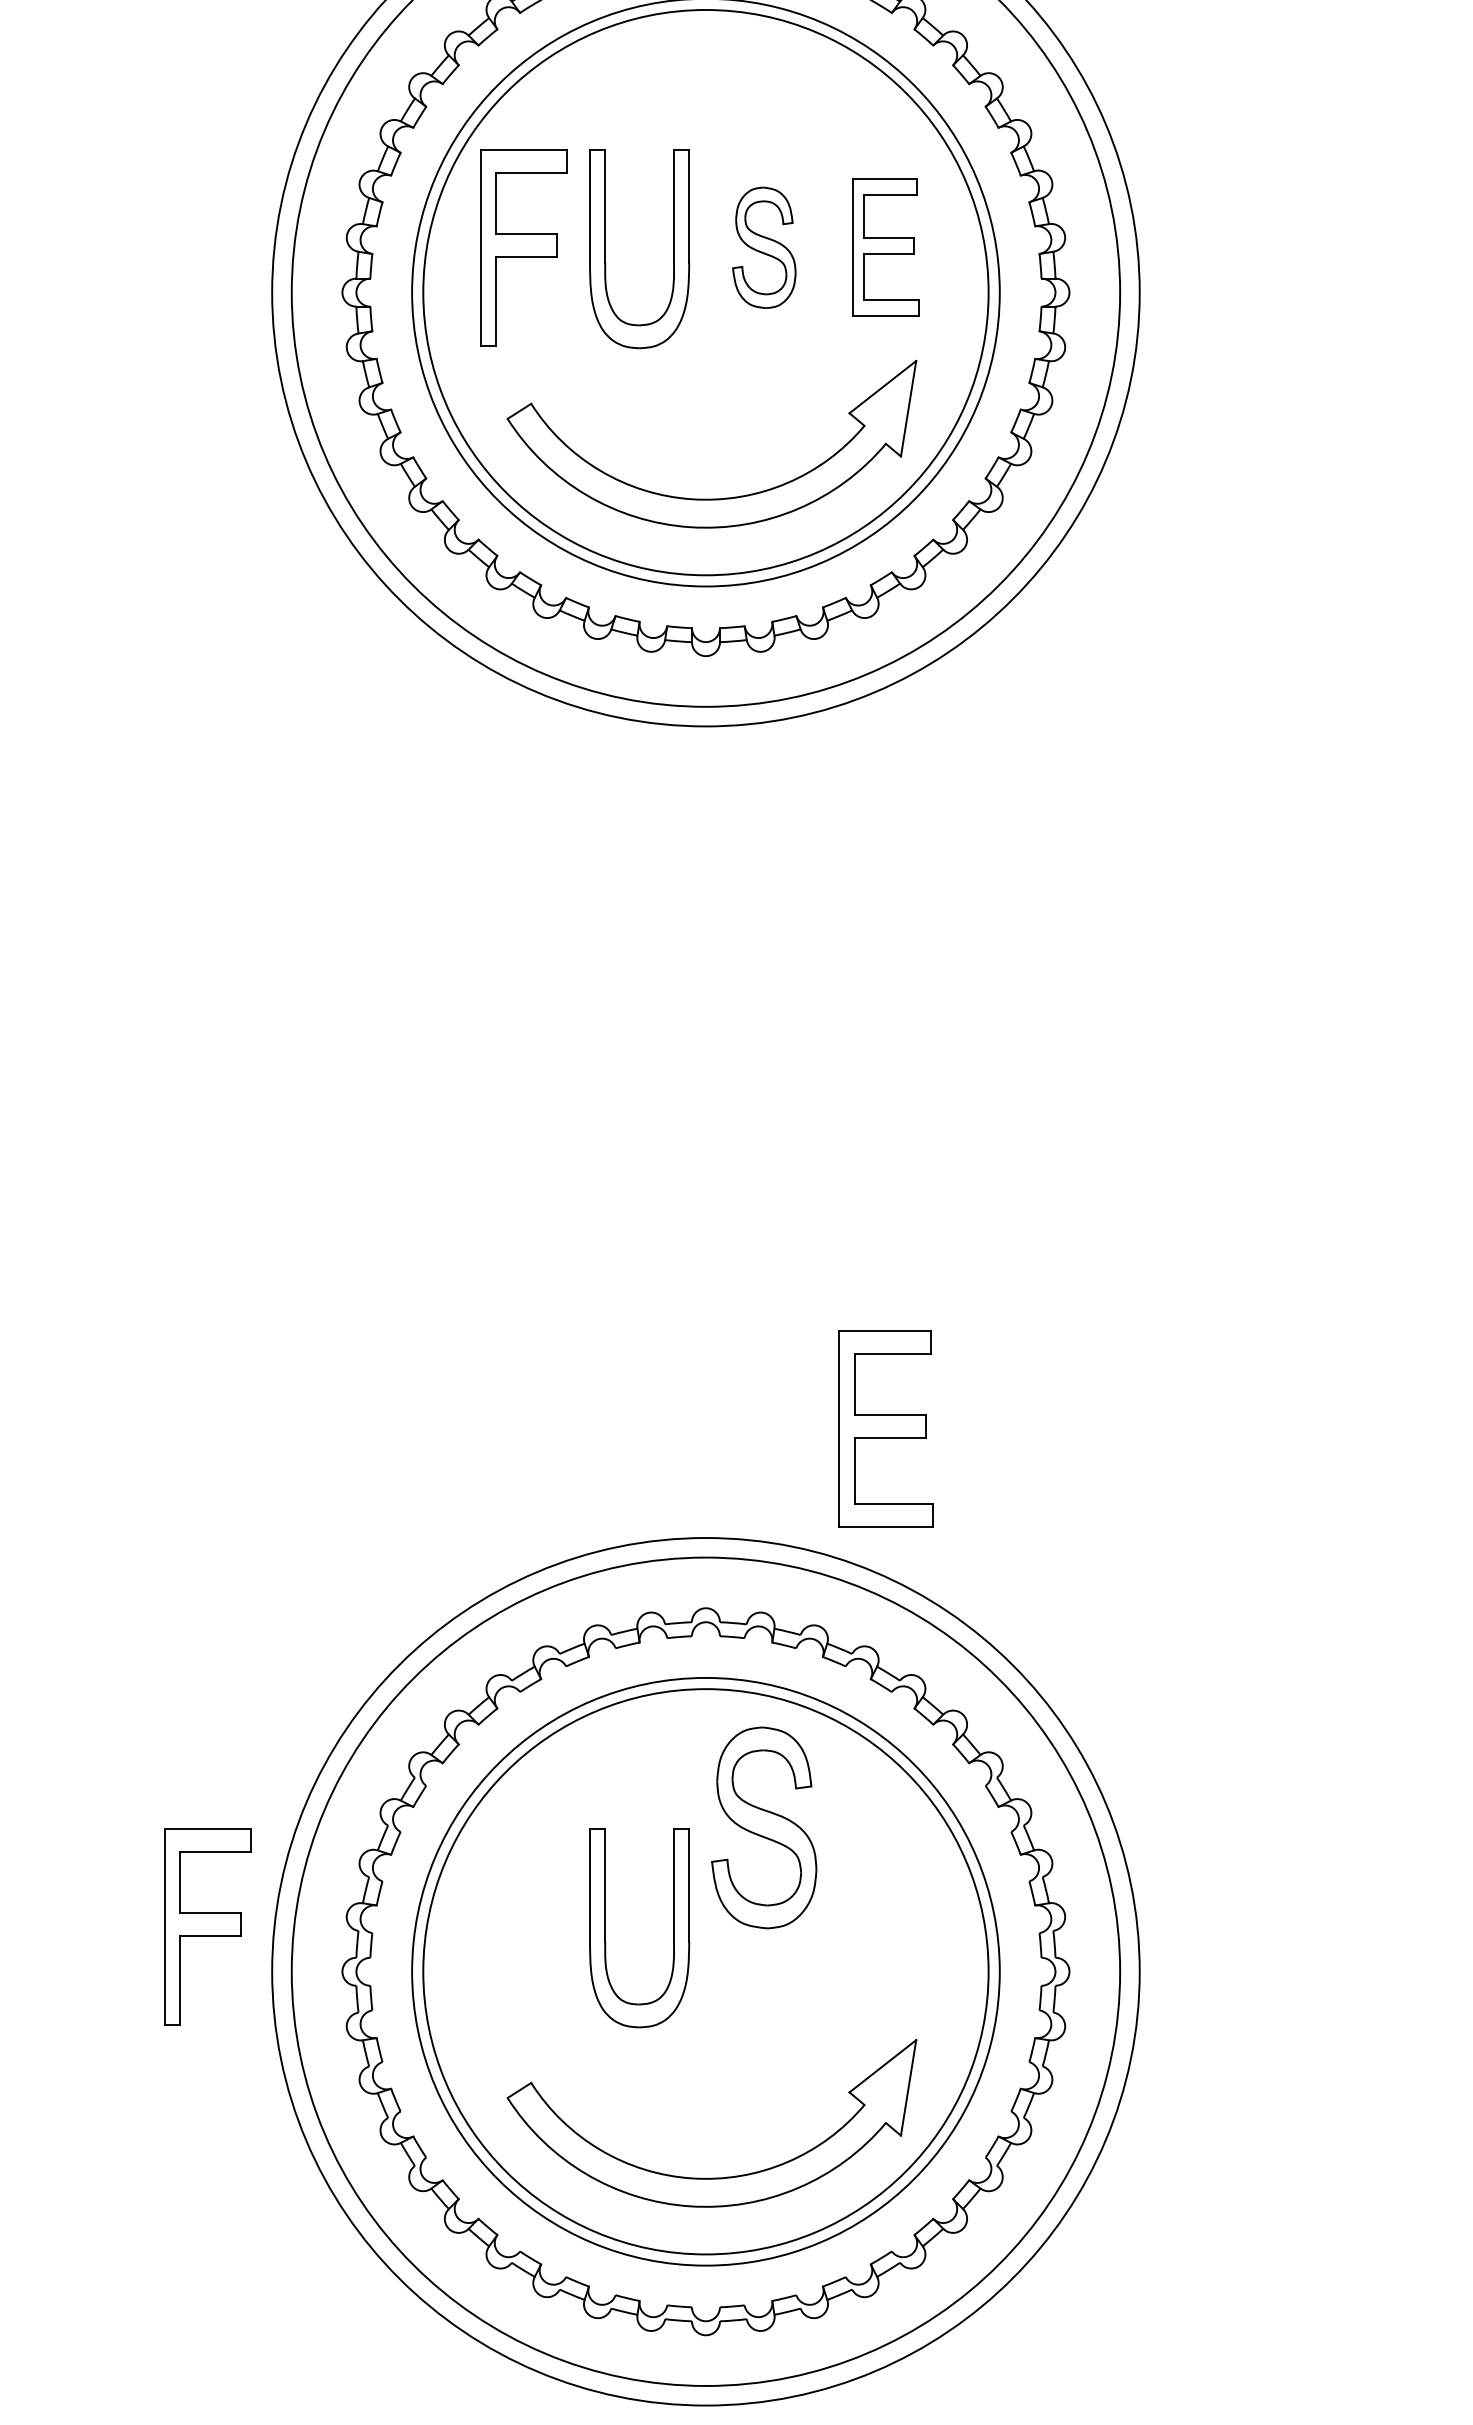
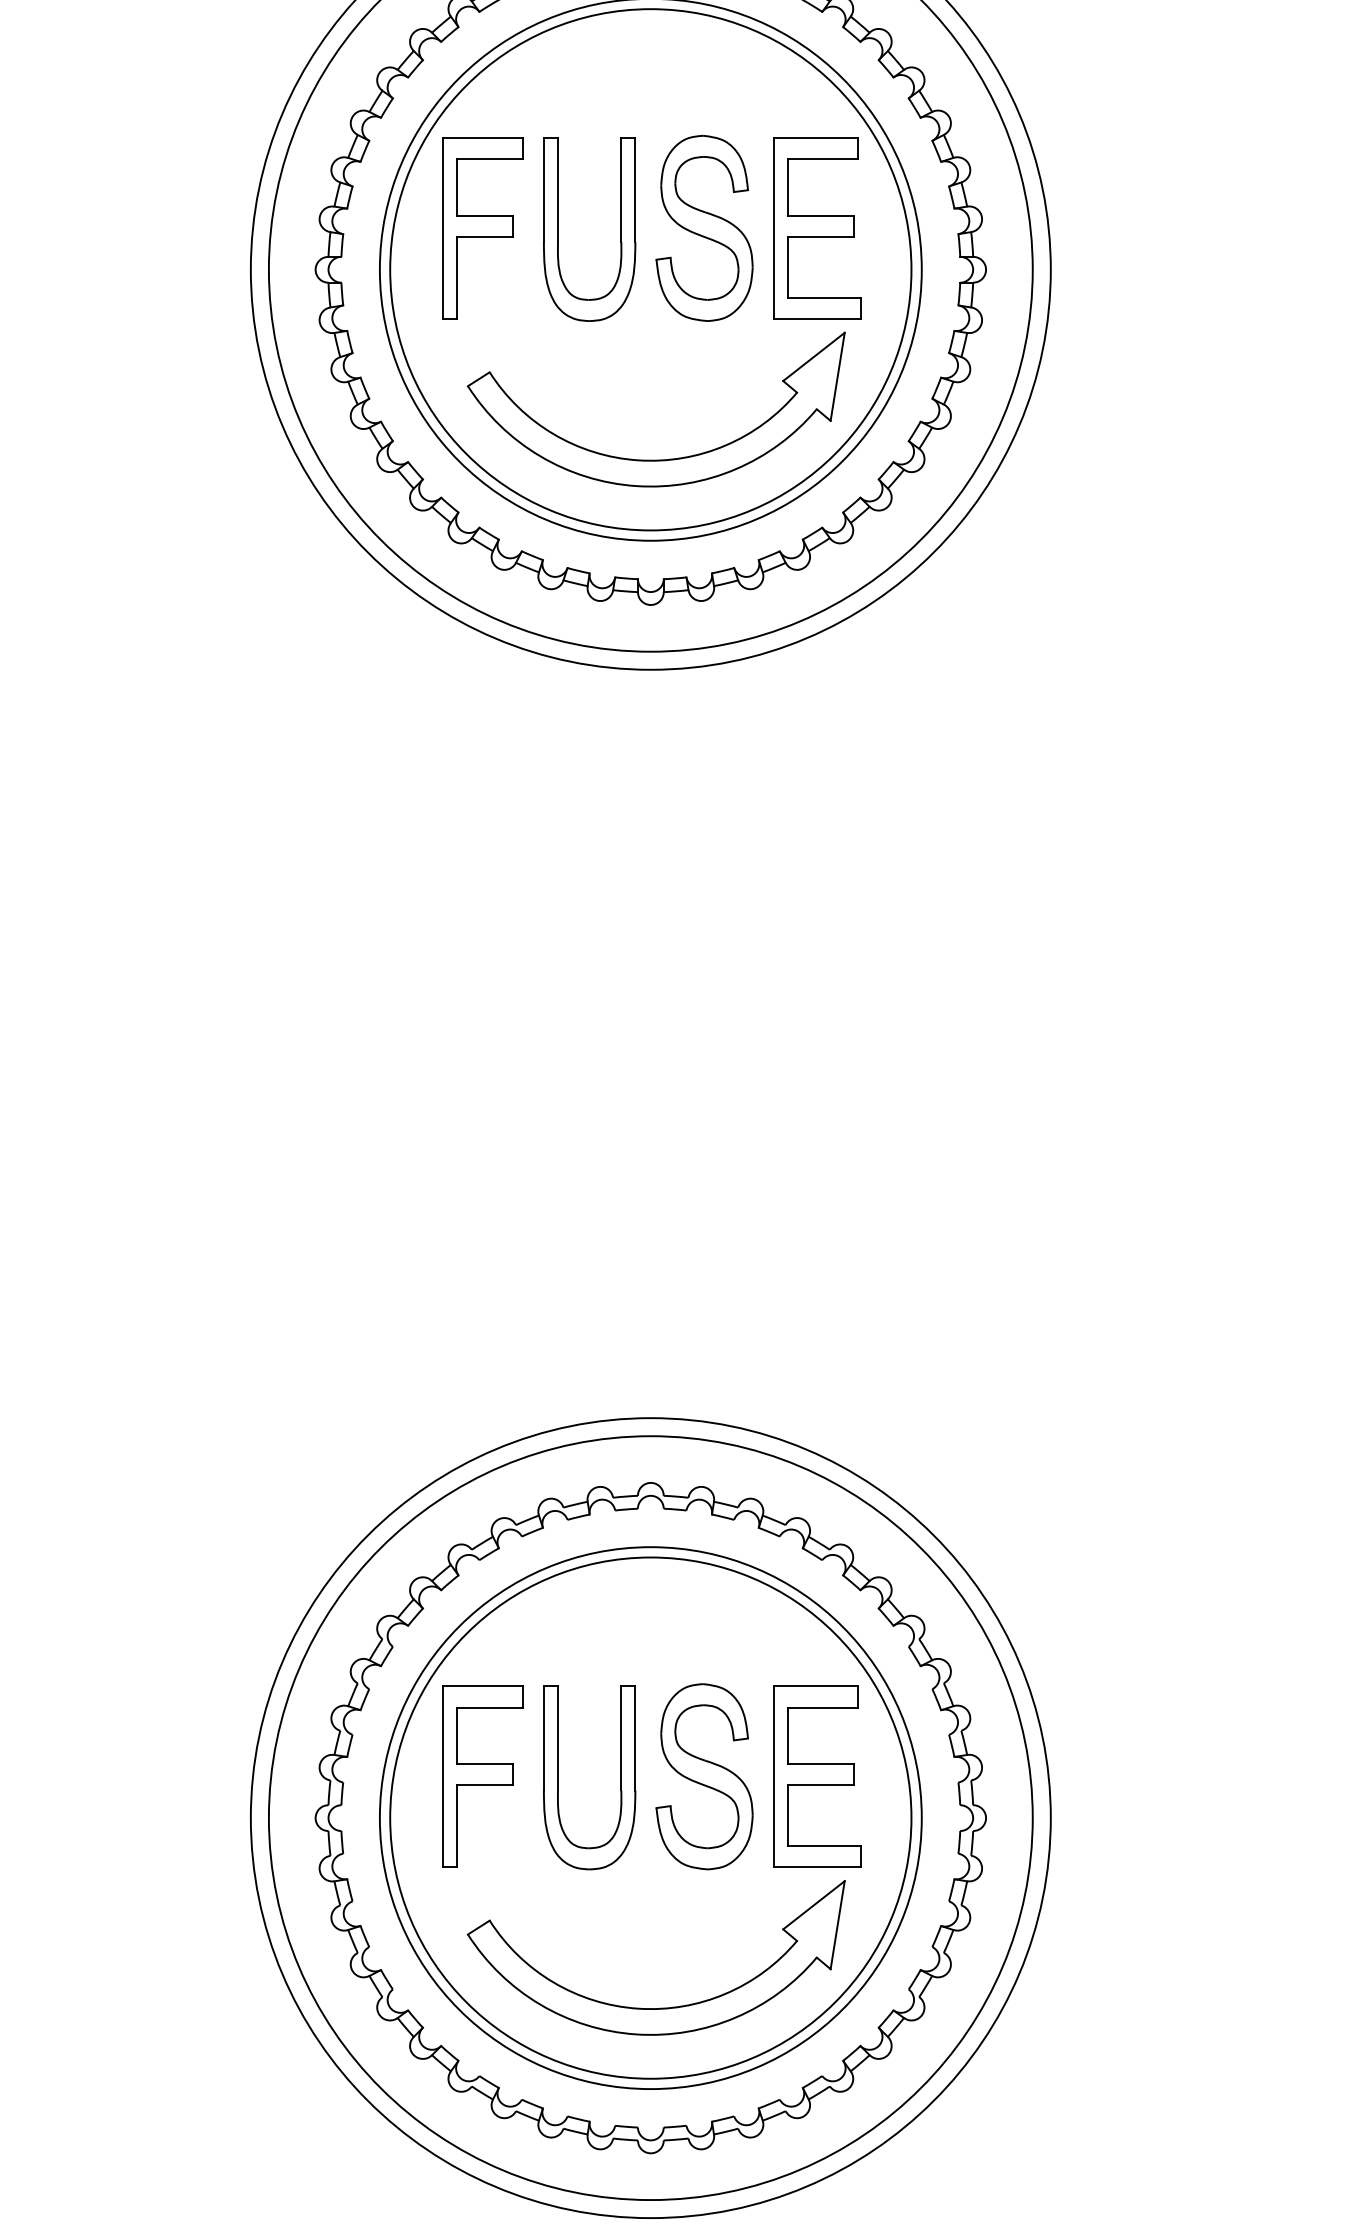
part: (764, 247) -> (704, 228), size x1.67
part: (885, 247) -> (816, 228), size x1.43
part: (885, 1428) -> (816, 1776), moved
part: (764, 1827) -> (704, 1776), moved
part: (207, 1926) -> (482, 1776), moved

